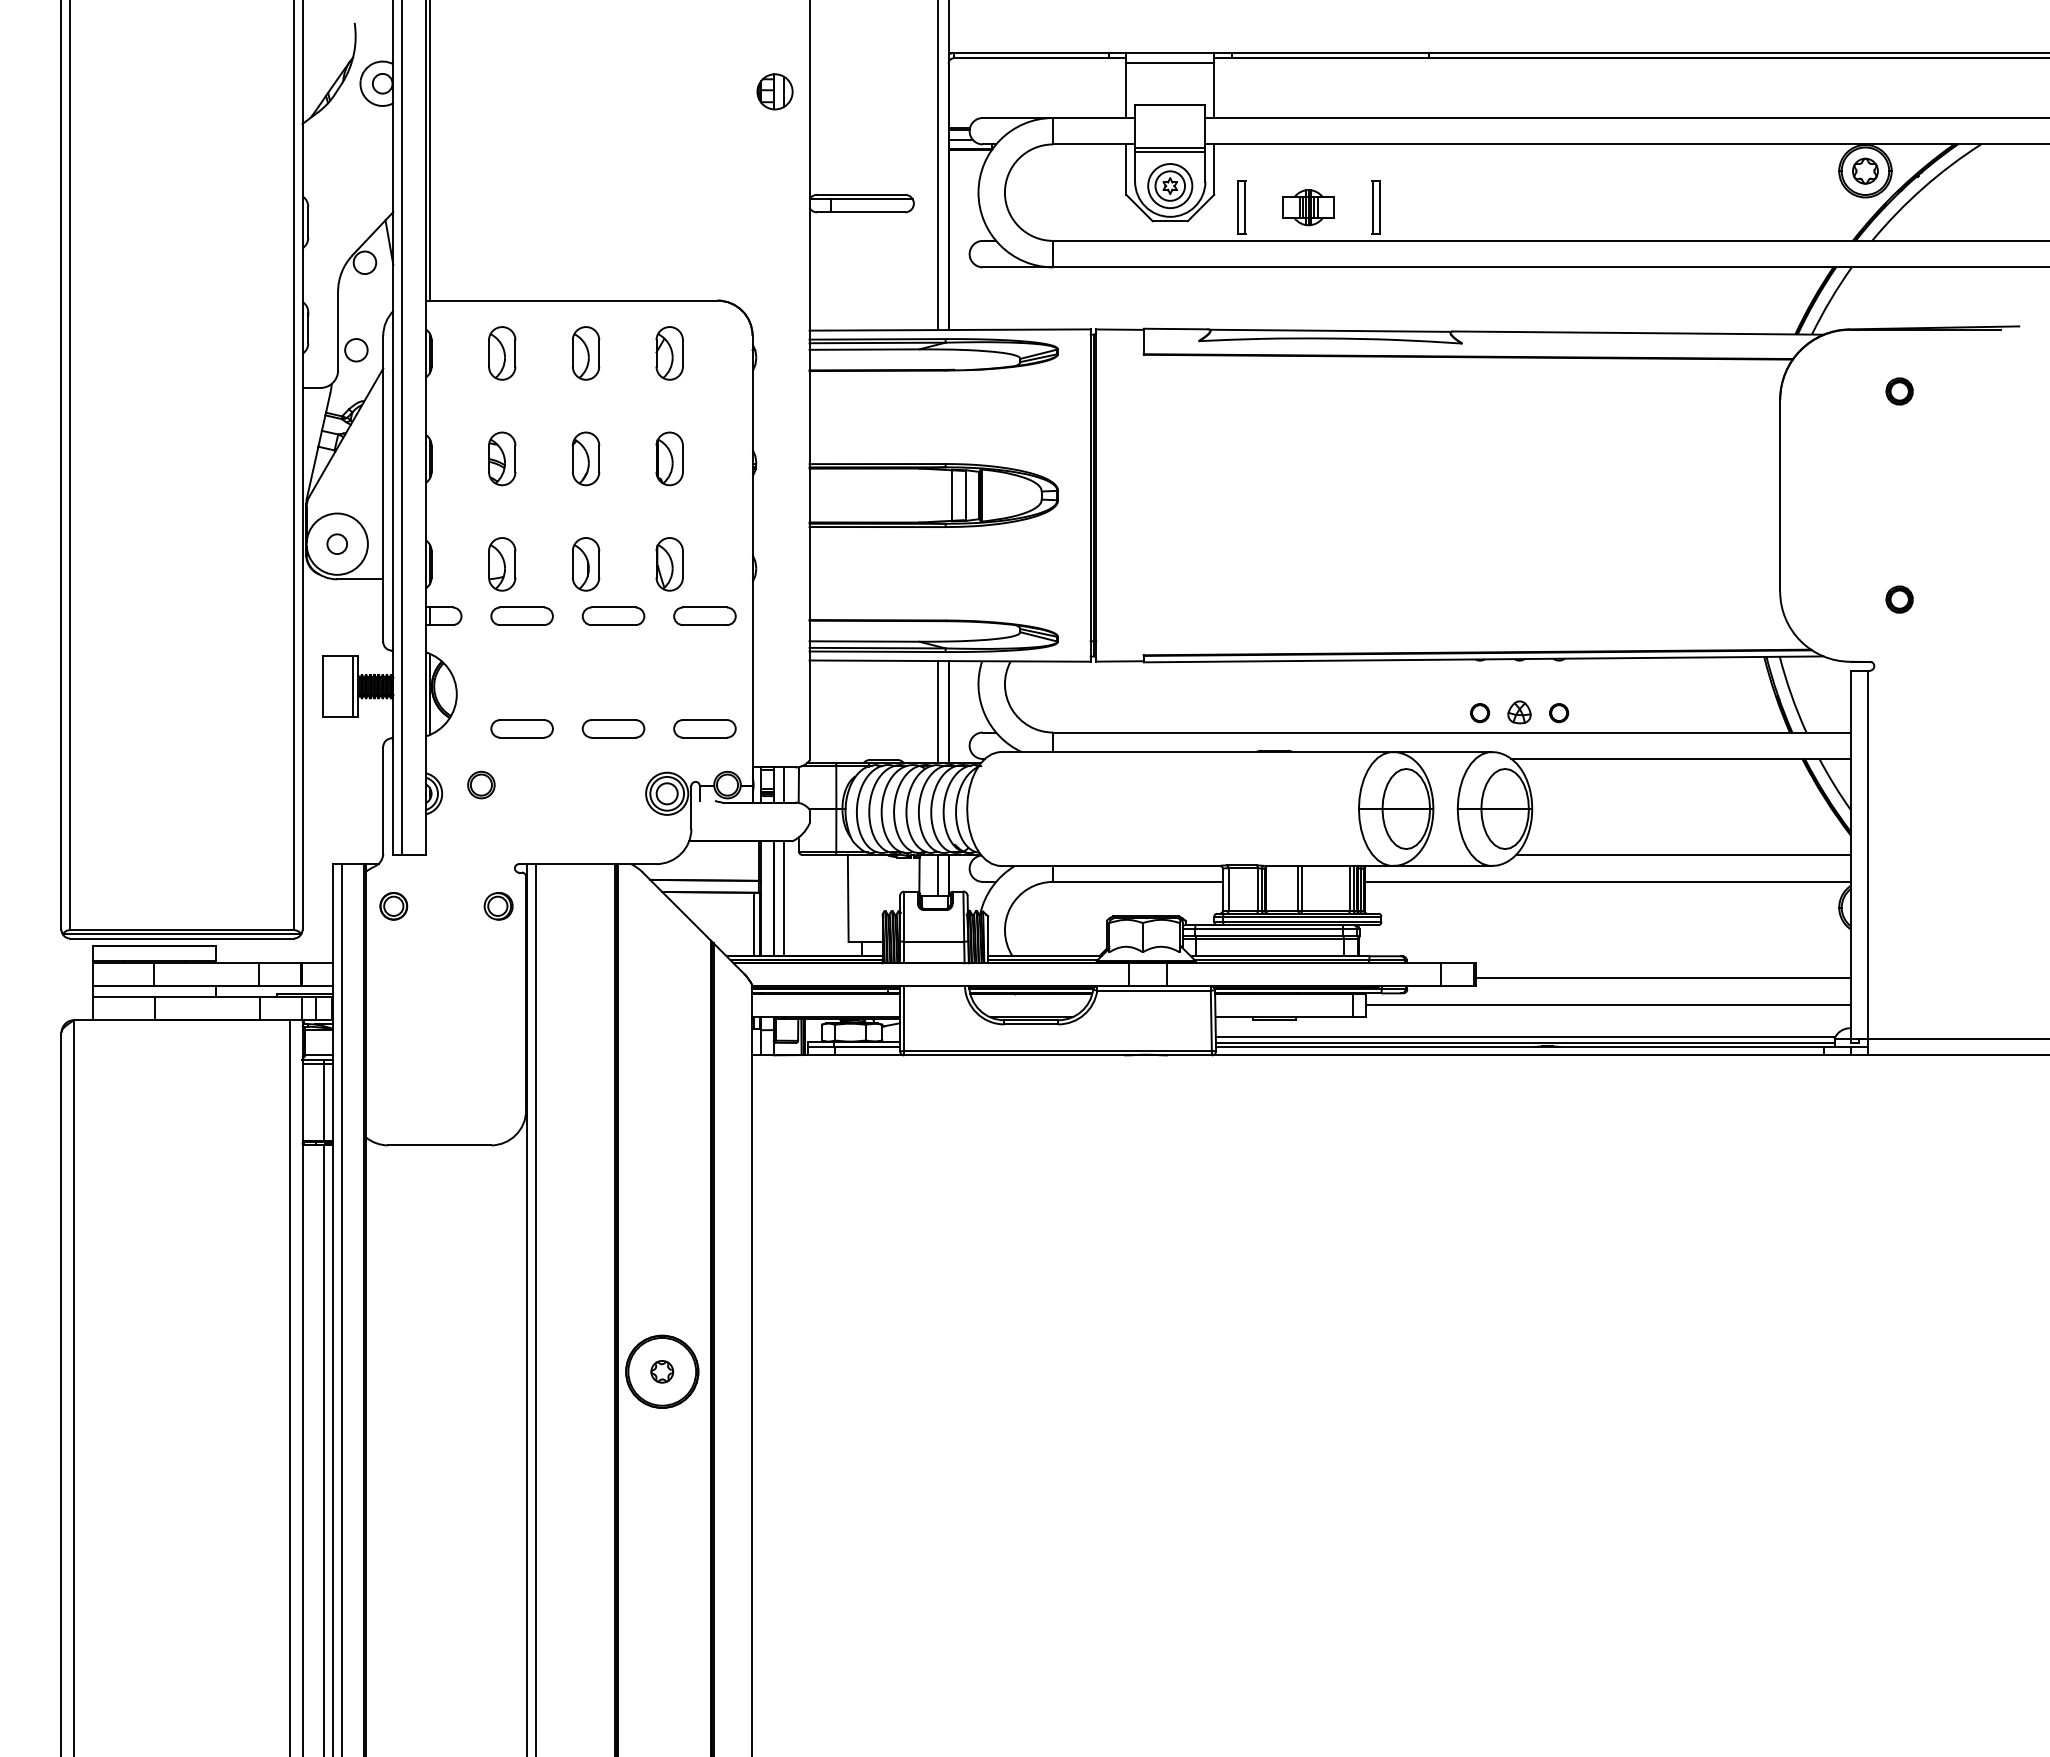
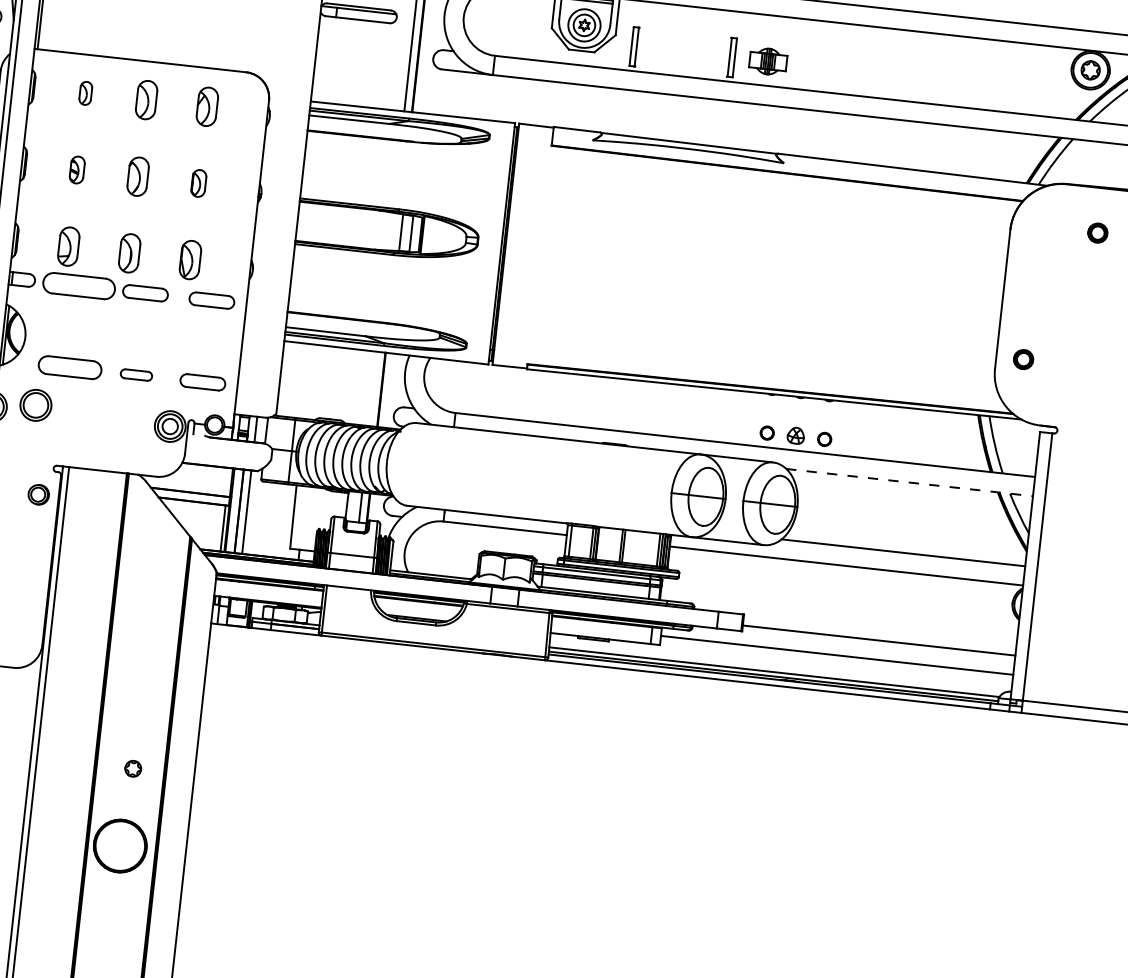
part: (1308, 207) -> (768, 61), moved
part: (502, 353) -> (85, 93), size x0.6
part: (502, 458) -> (77, 169), size x0.7
part: (669, 458) -> (198, 183), size x0.7
part: (1899, 599) -> (1023, 359), moved
part: (521, 615) -> (78, 285), size x1.6
line: (938, 712) -> (373, 389), removed
part: (521, 728) -> (69, 367), size x1.4
part: (613, 728) -> (136, 374), size x0.7
line: (1681, 759) -> (909, 482), solid -> dashed
part: (481, 784) -> (36, 404), size x1.6
part: (662, 1371) -> (133, 768), moved

